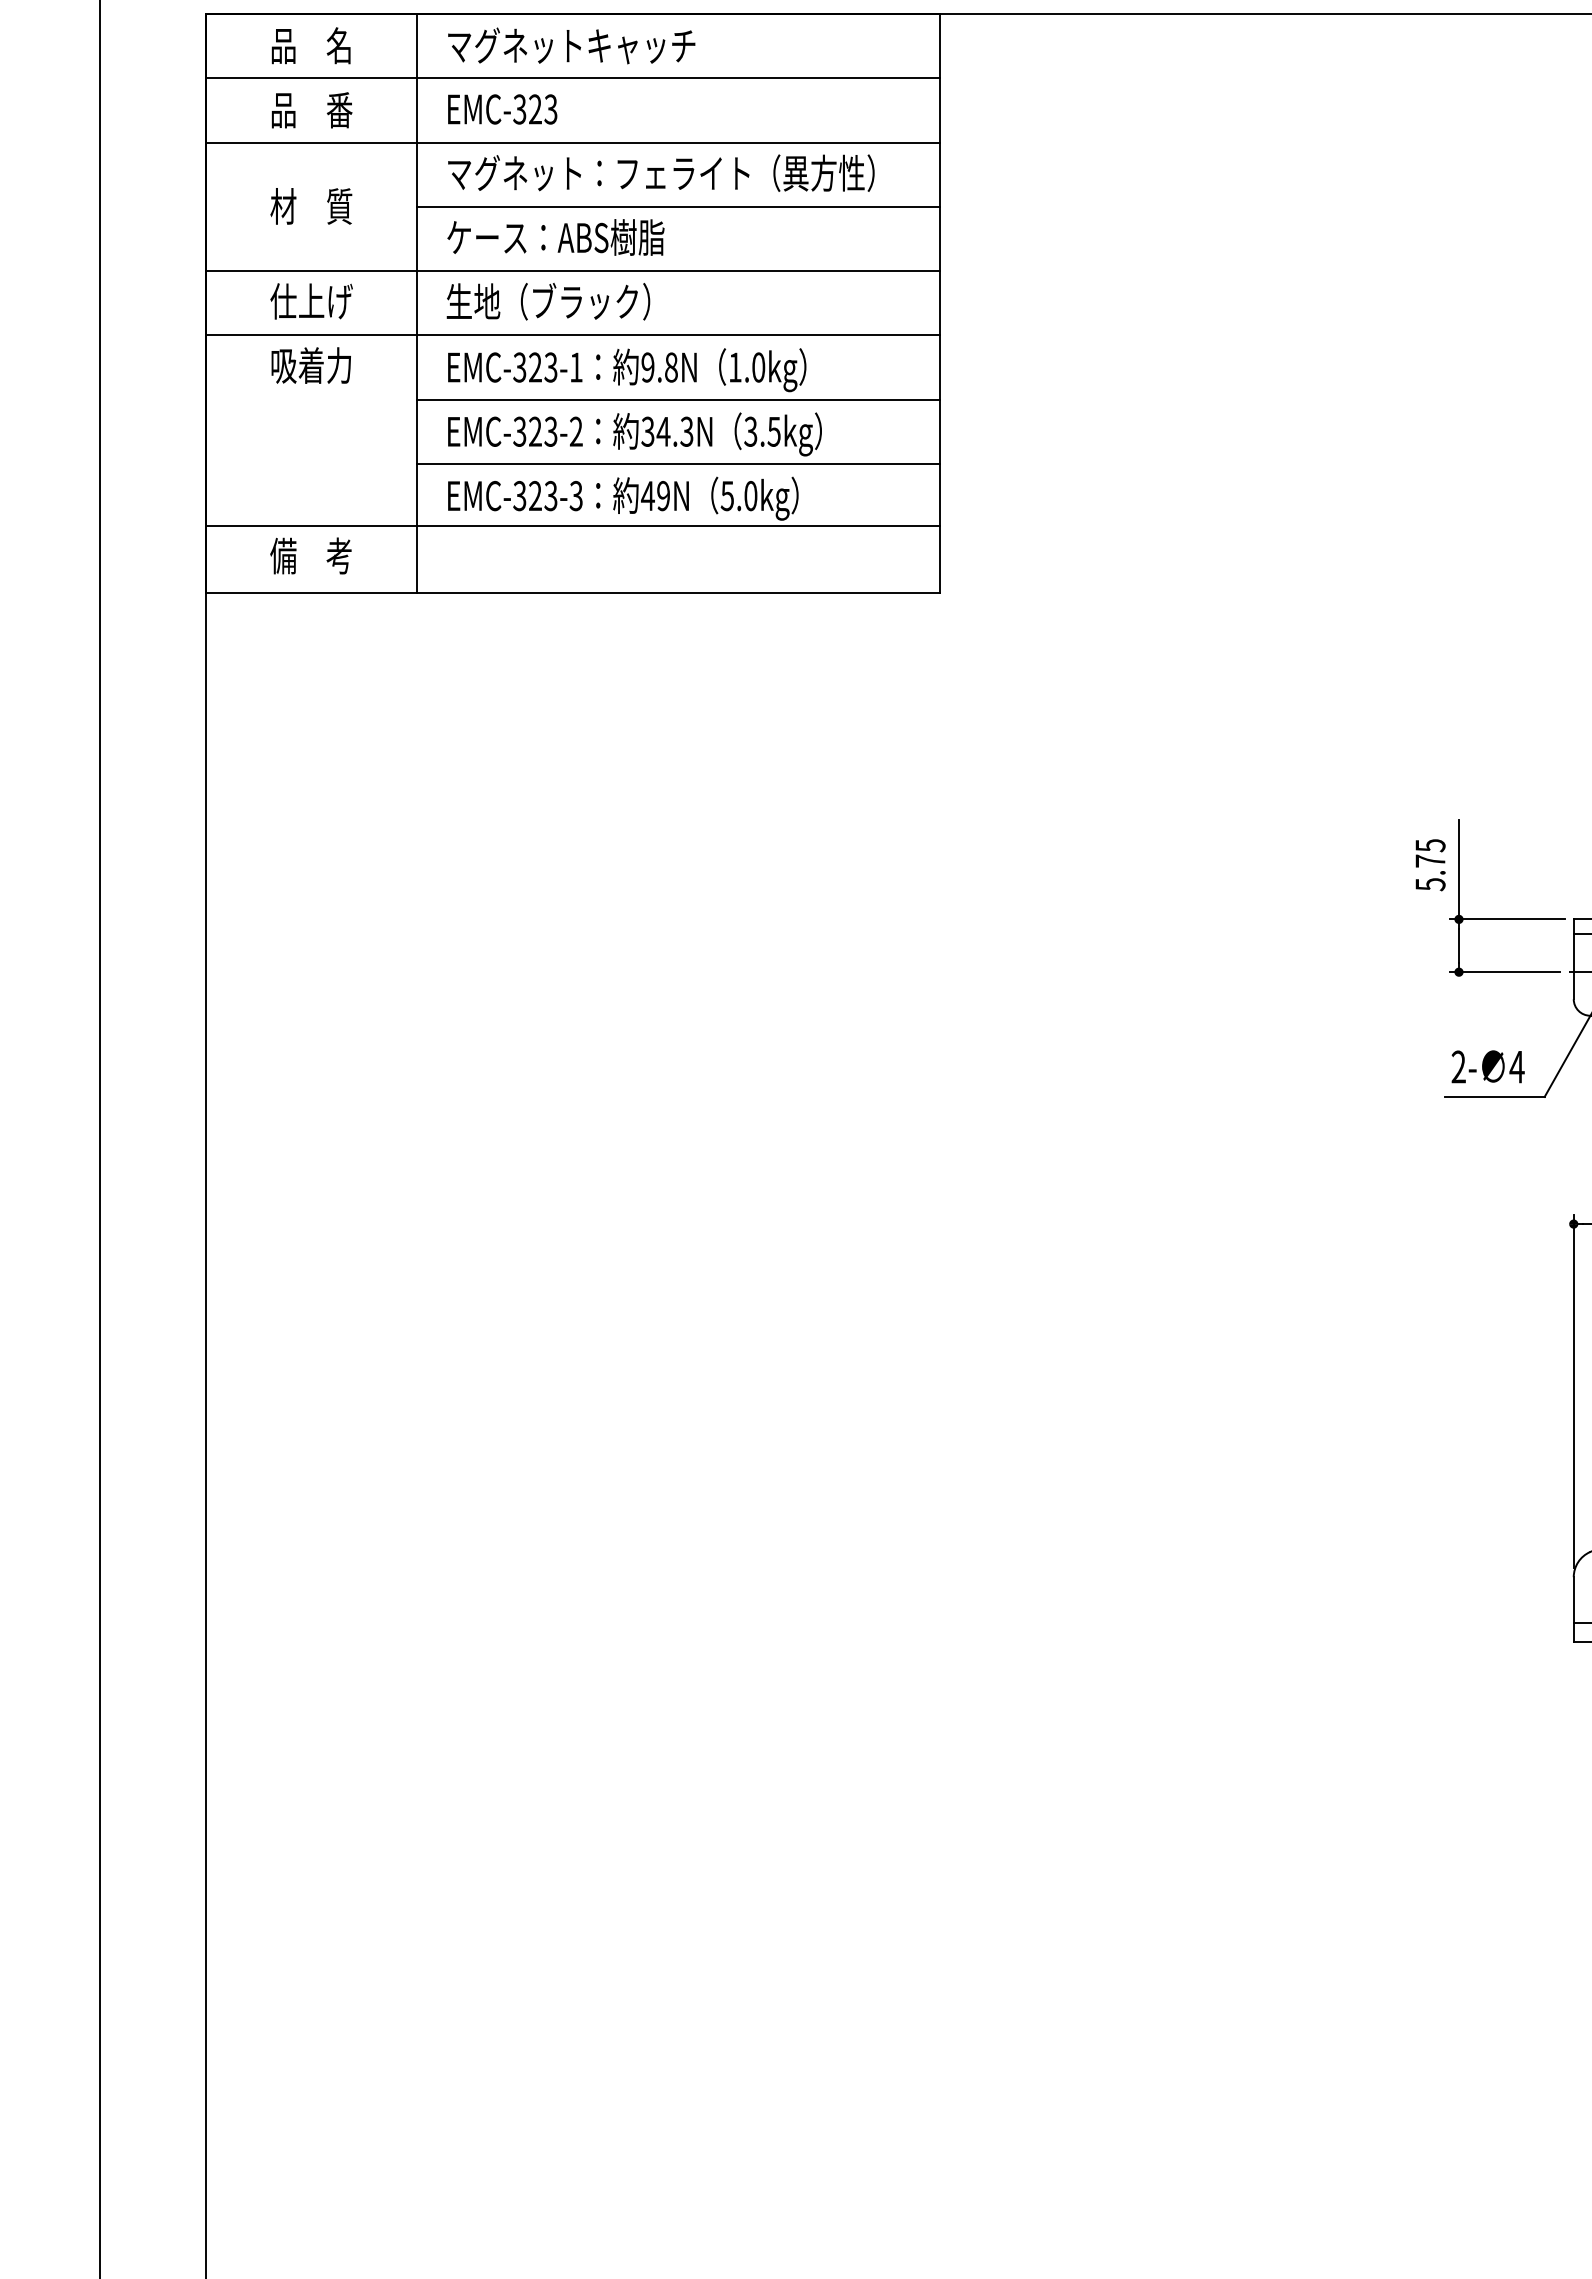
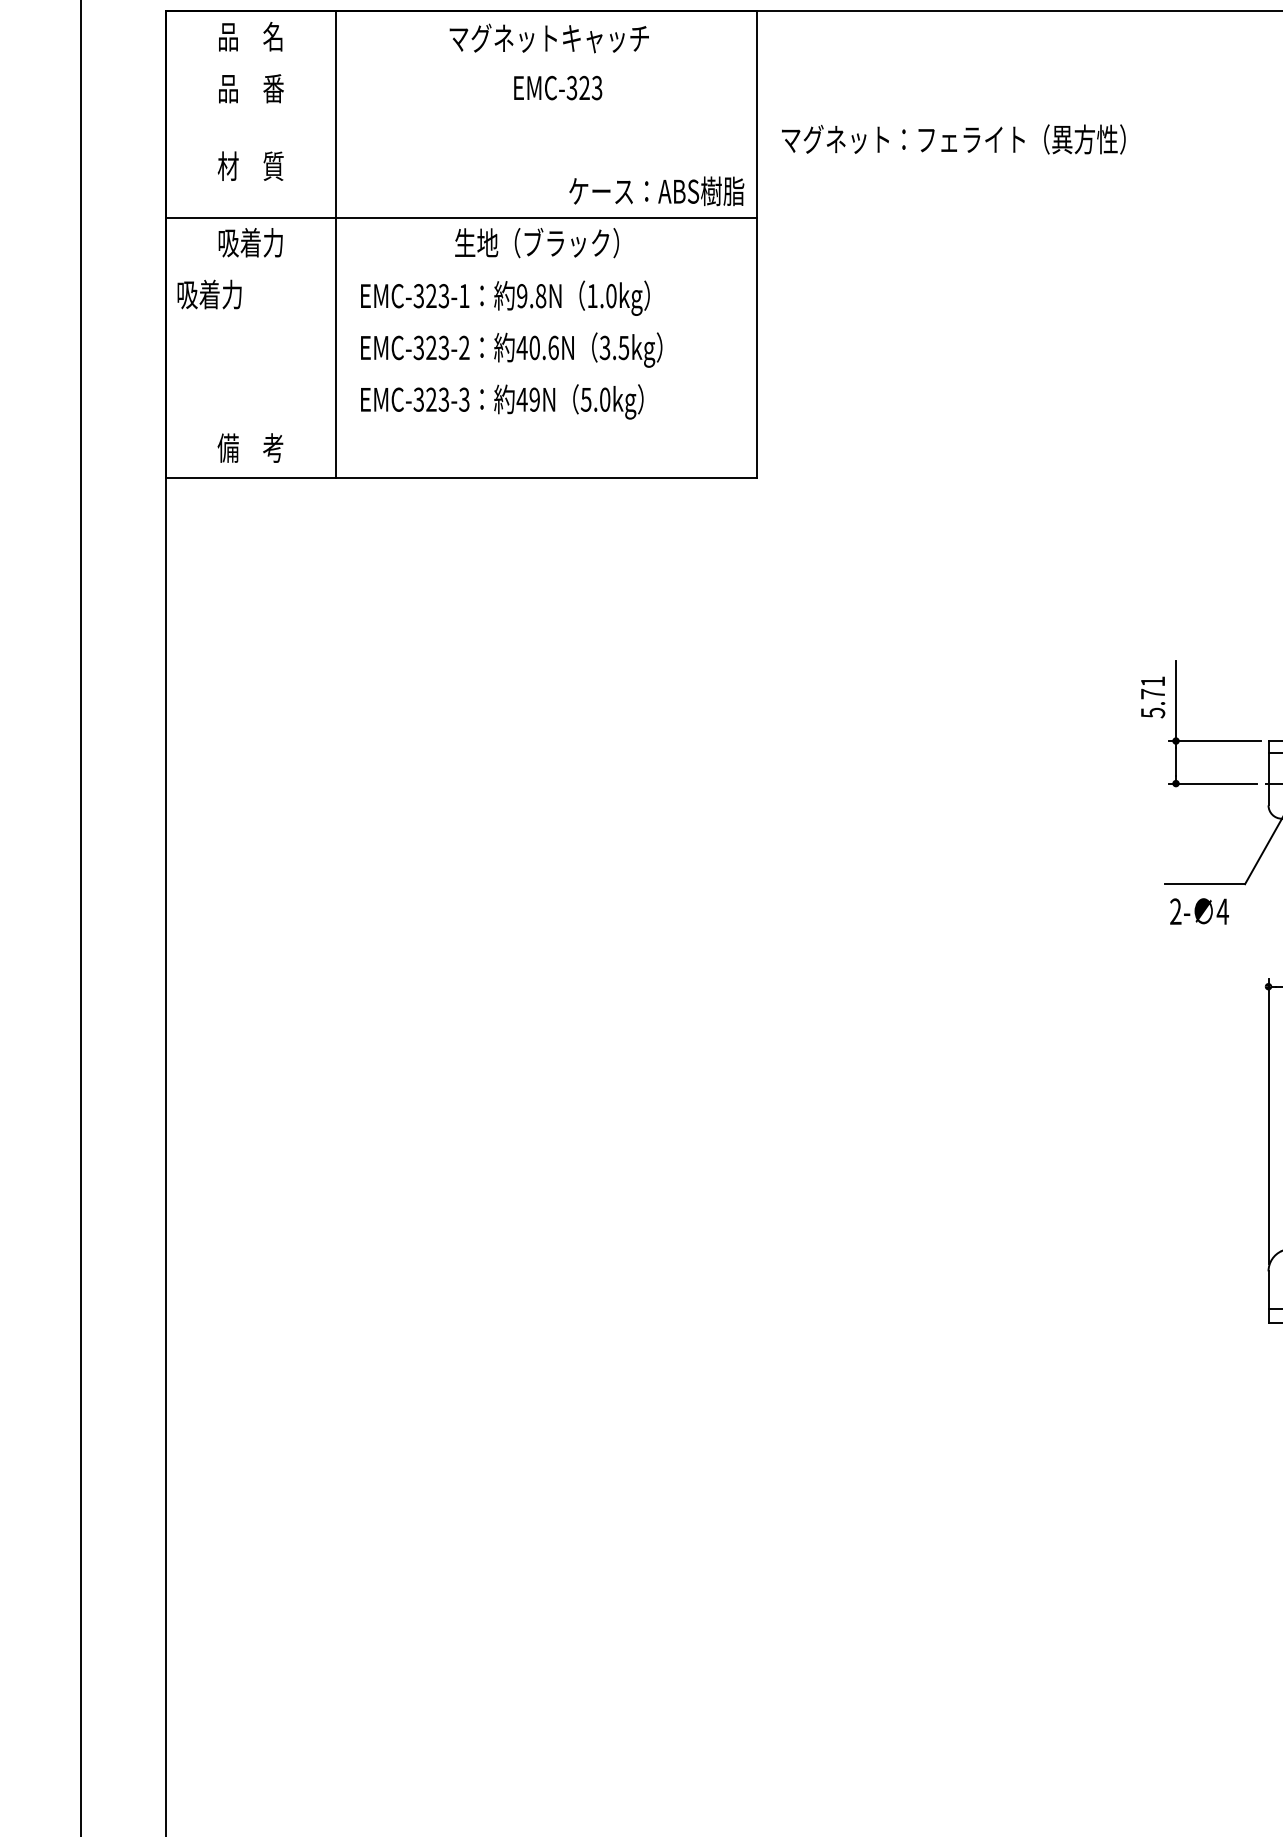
text: (571, 45) -> (549, 38), moved
line: (572, 78) -> (461, 63), removed
text: (502, 109) -> (558, 88), moved
line: (572, 142) -> (461, 114), removed
text: (661, 172) -> (953, 138), moved
line: (678, 206) -> (546, 166), removed
text: (555, 237) -> (656, 191), moved
text: (311, 301) -> (250, 242), 仕上げ -> 吸着力
text: (548, 301) -> (537, 242), moved
line: (572, 335) -> (461, 270), removed
text: (310, 365) -> (208, 294), moved
line: (678, 399) -> (546, 321), removed
text: (667, 431) -> (537, 347), 34.3N -> 40.6N
line: (678, 464) -> (546, 374), removed
line: (572, 525) -> (461, 423), removed
text: (1430, 845) -> (1153, 681), 5.75 -> 5.71
text: (1487, 1066) -> (1198, 911), moved

